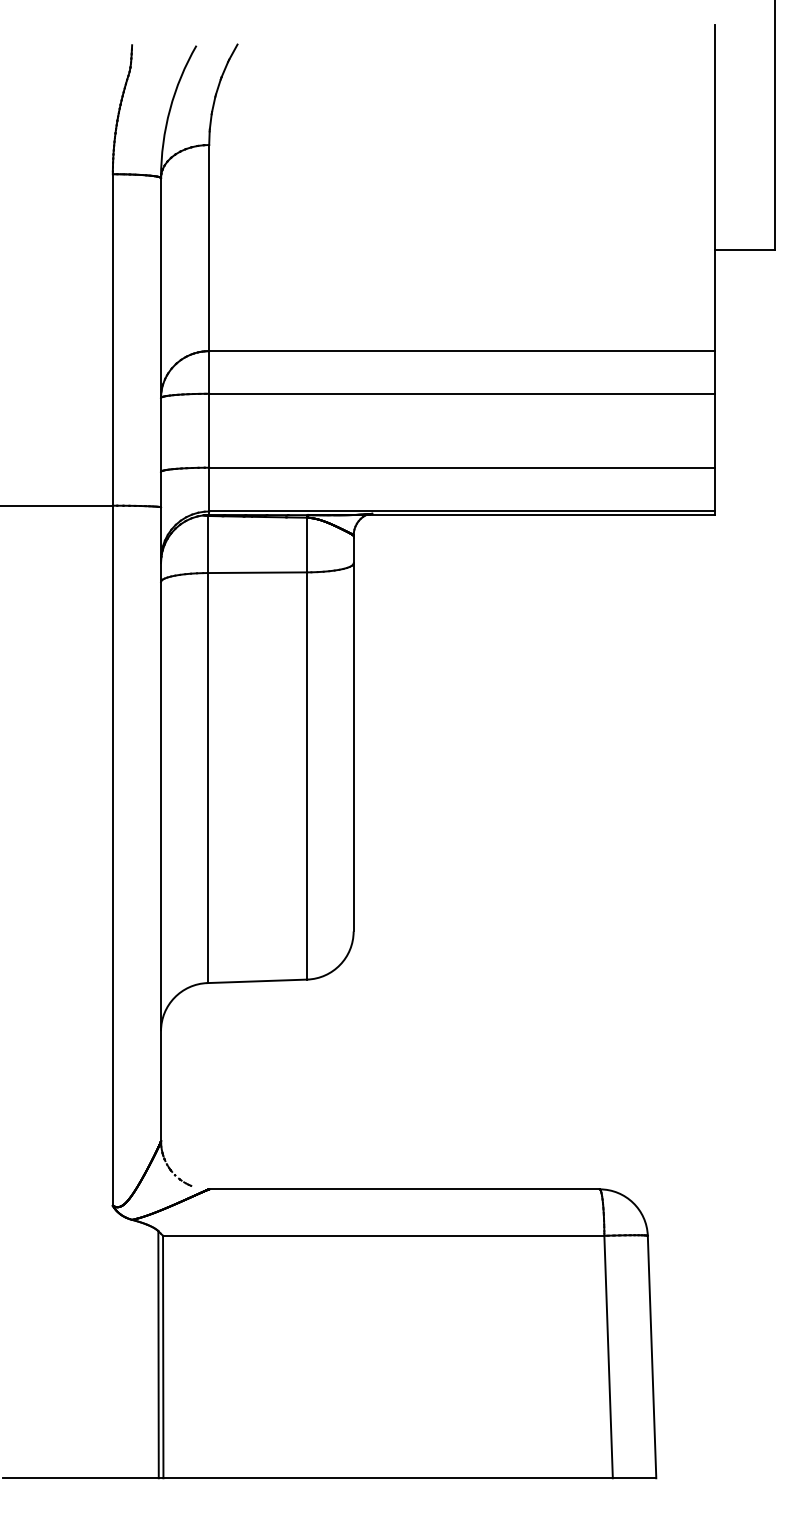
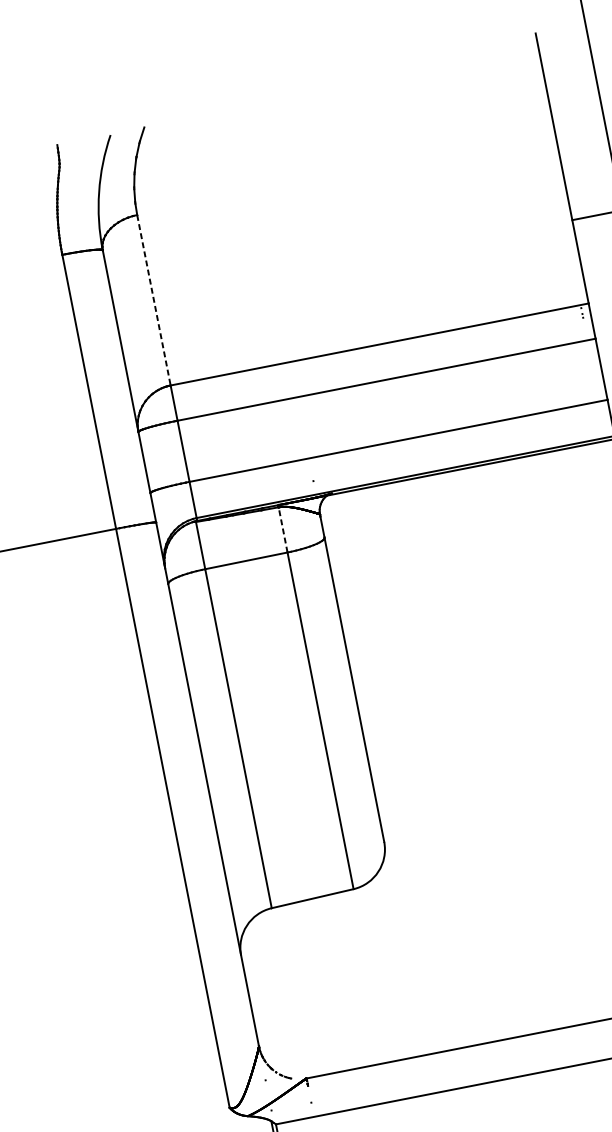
line: (209, 248) -> (154, 300), solid -> dashed
line: (307, 544) -> (283, 529), solid -> dashed

